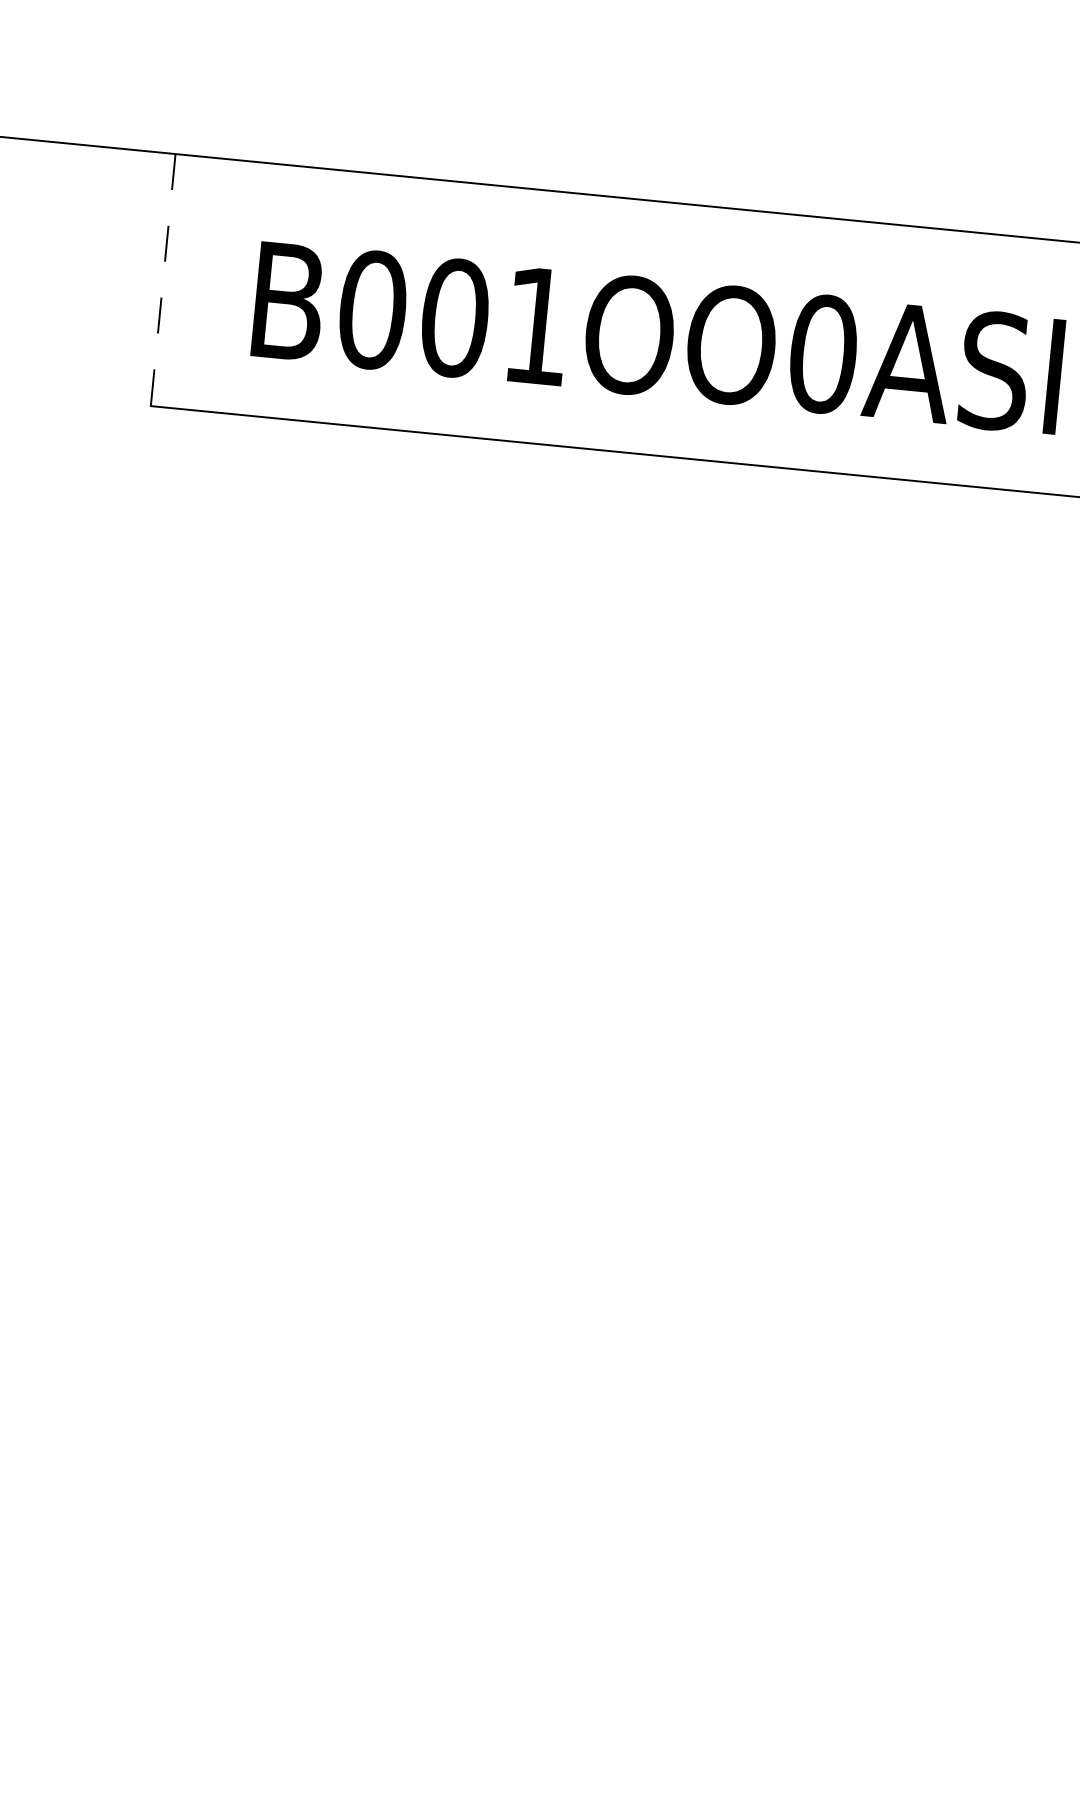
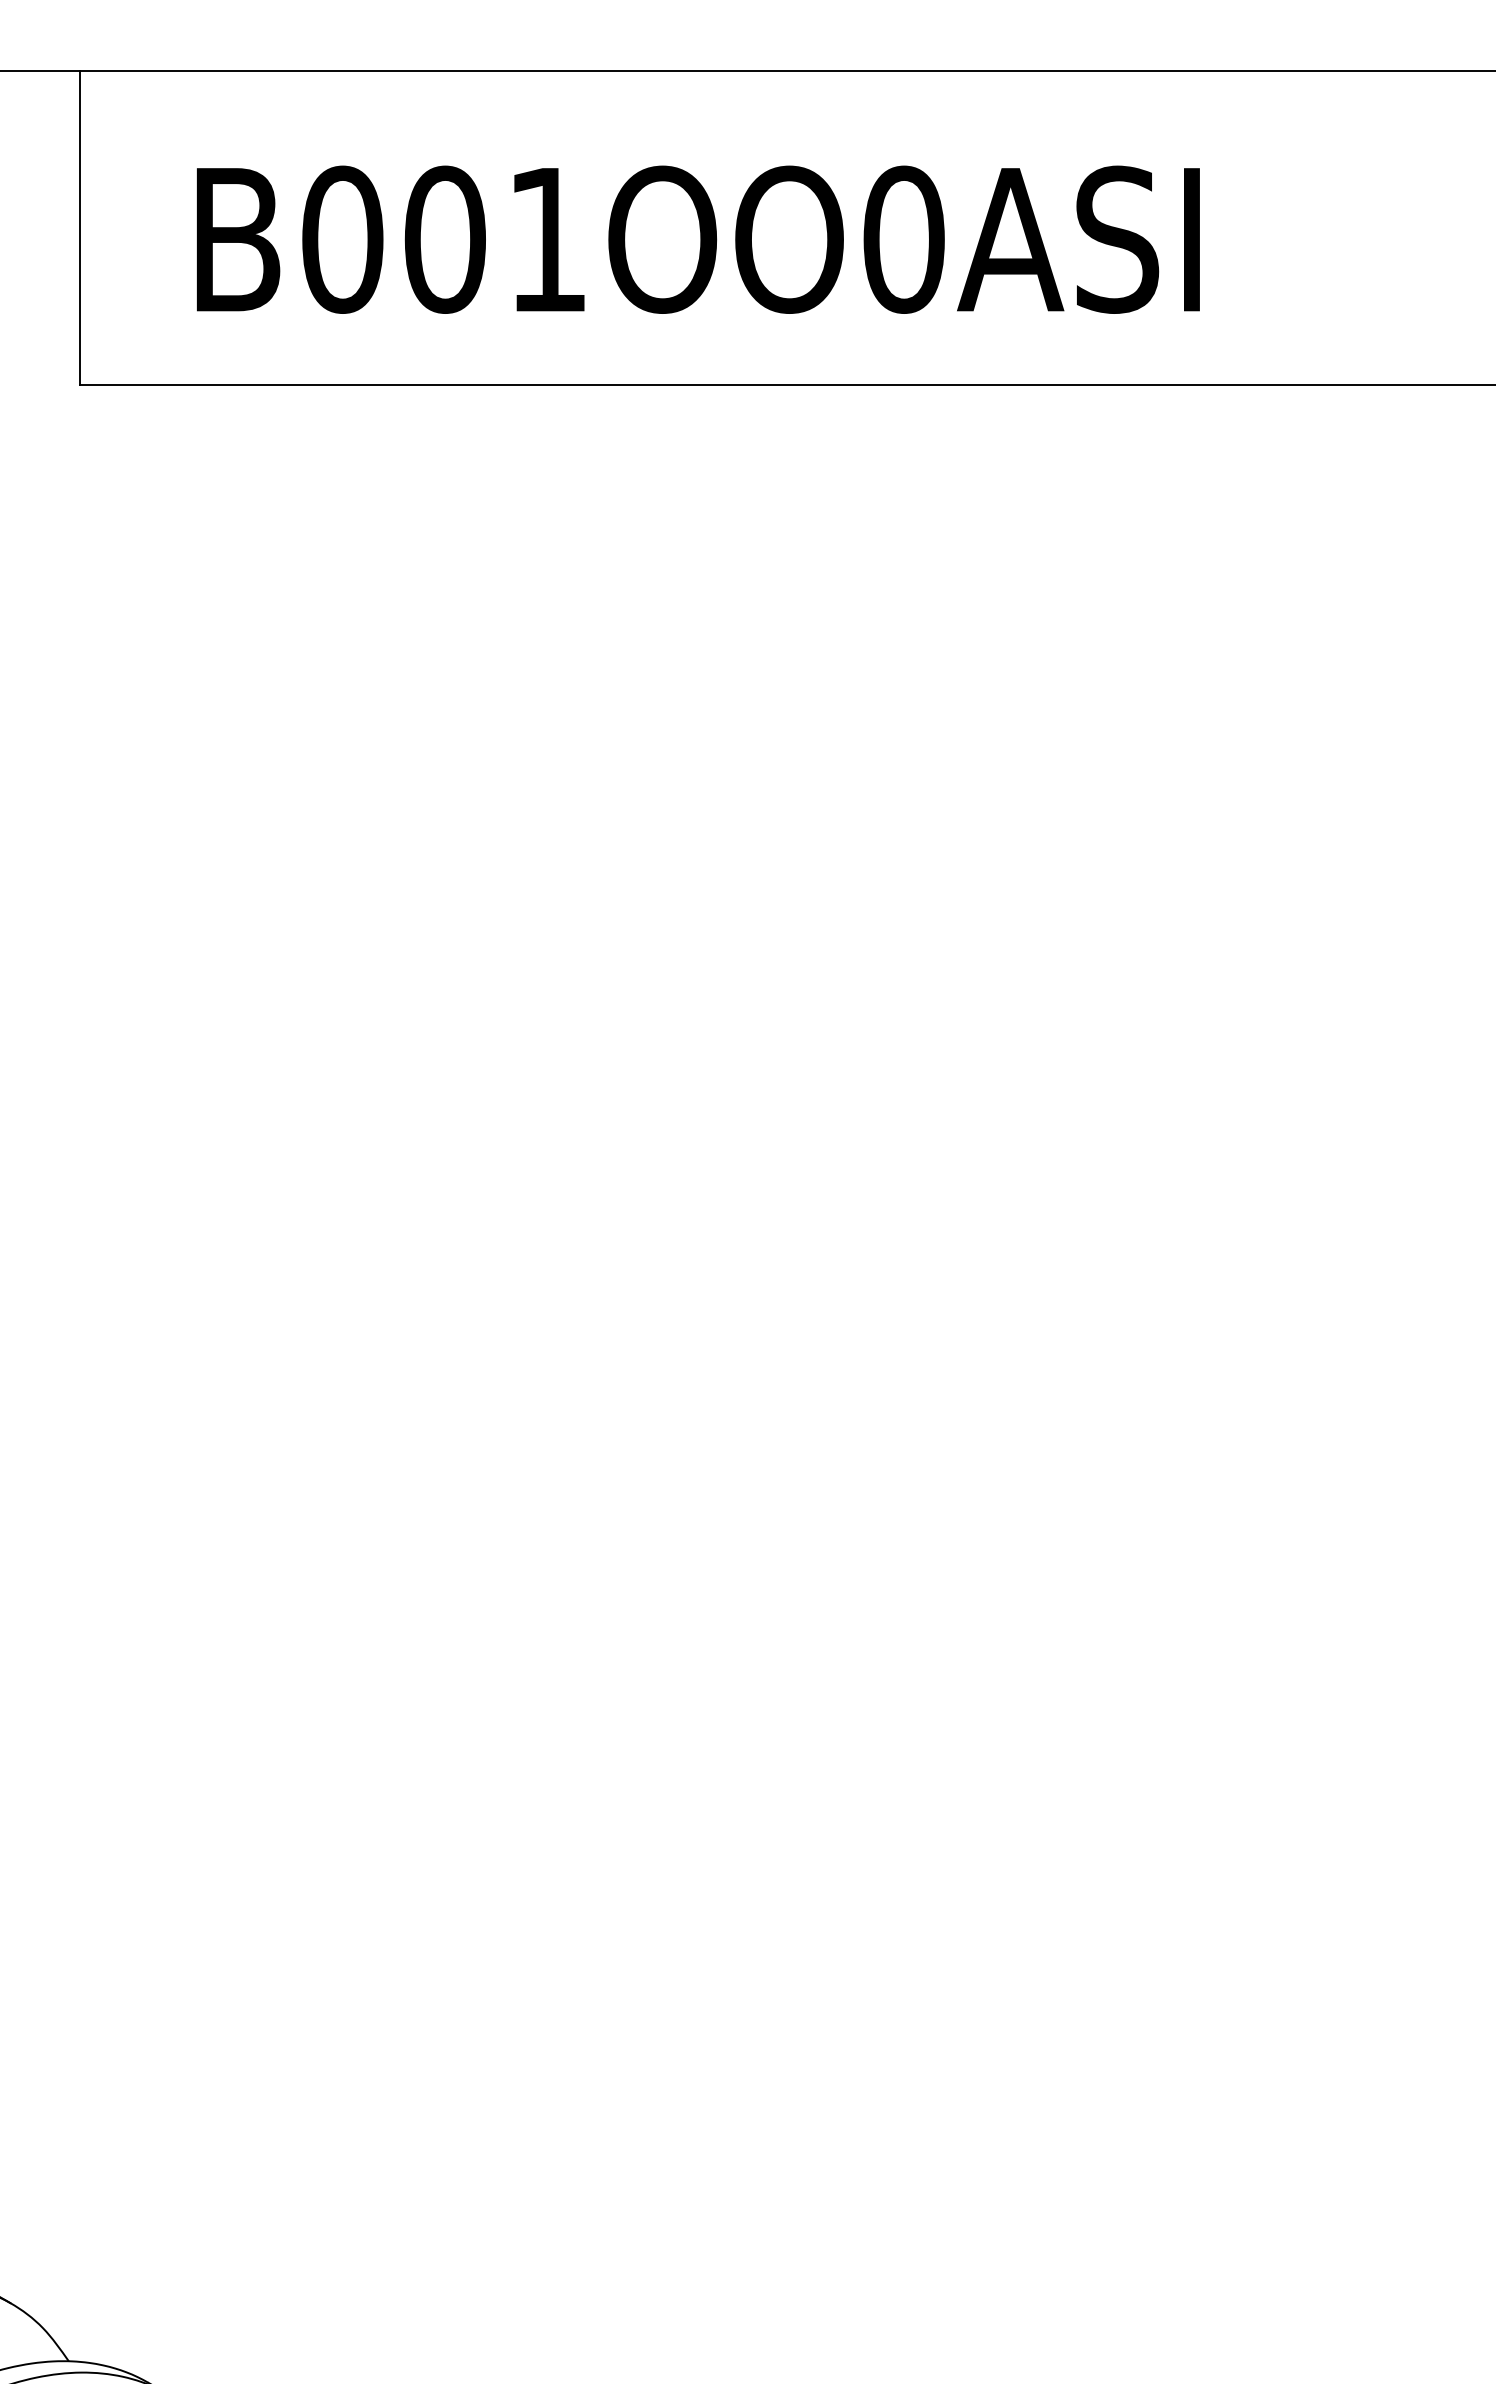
line: (163, 280) -> (80, 228), dashed -> solid

